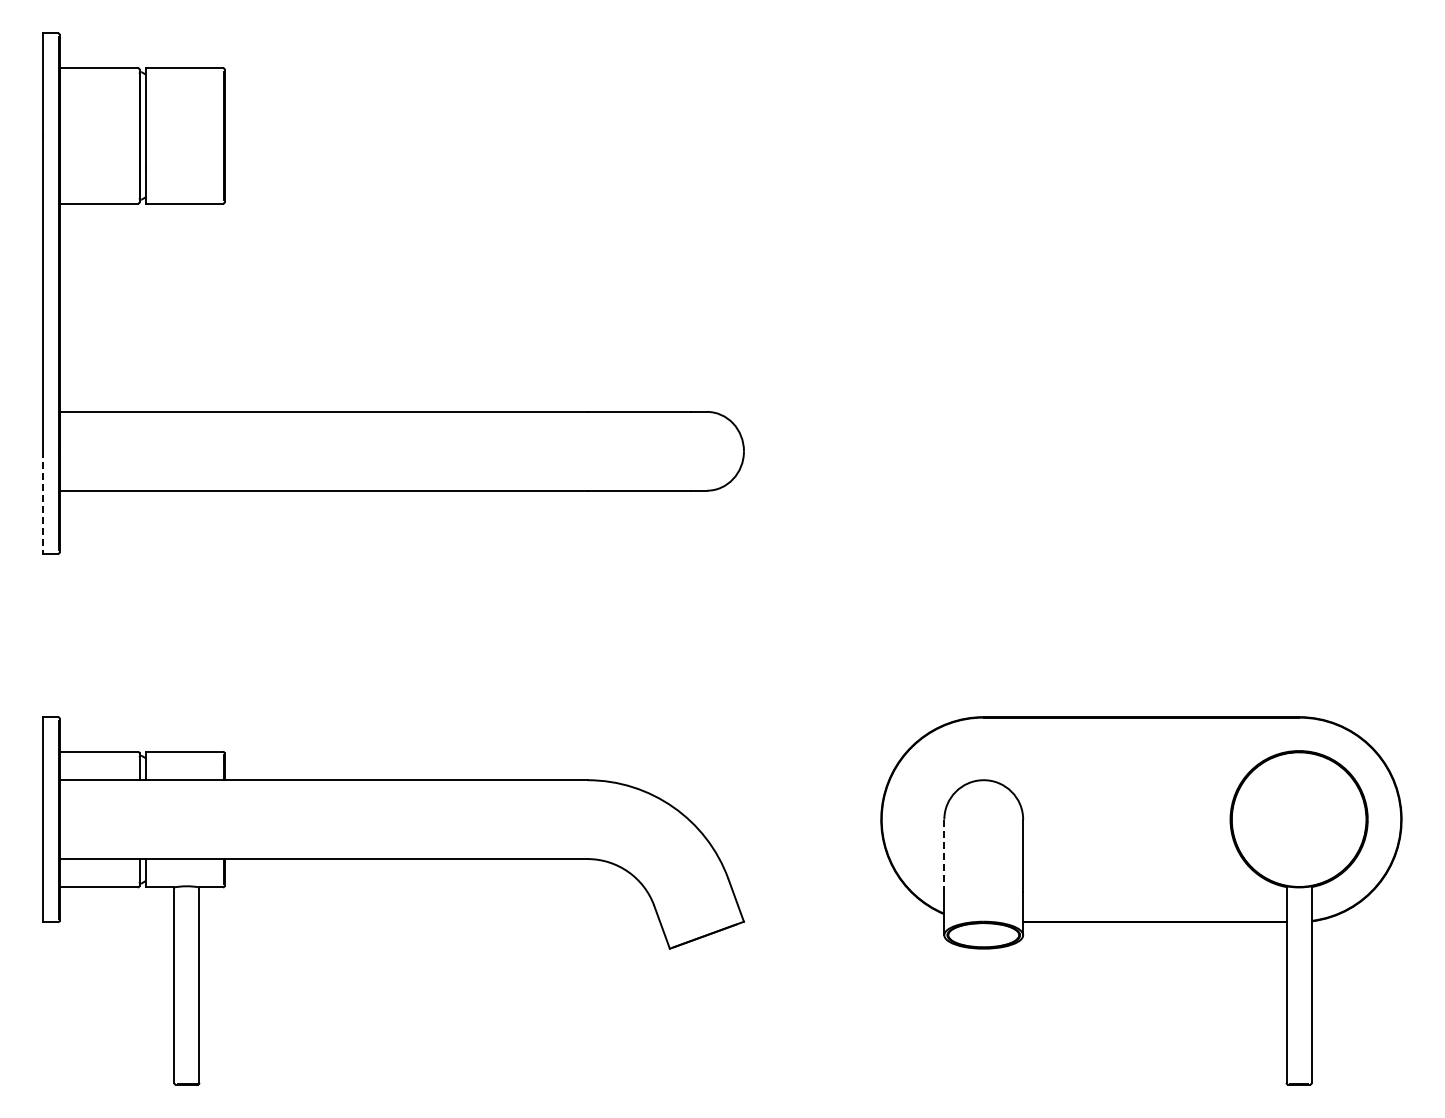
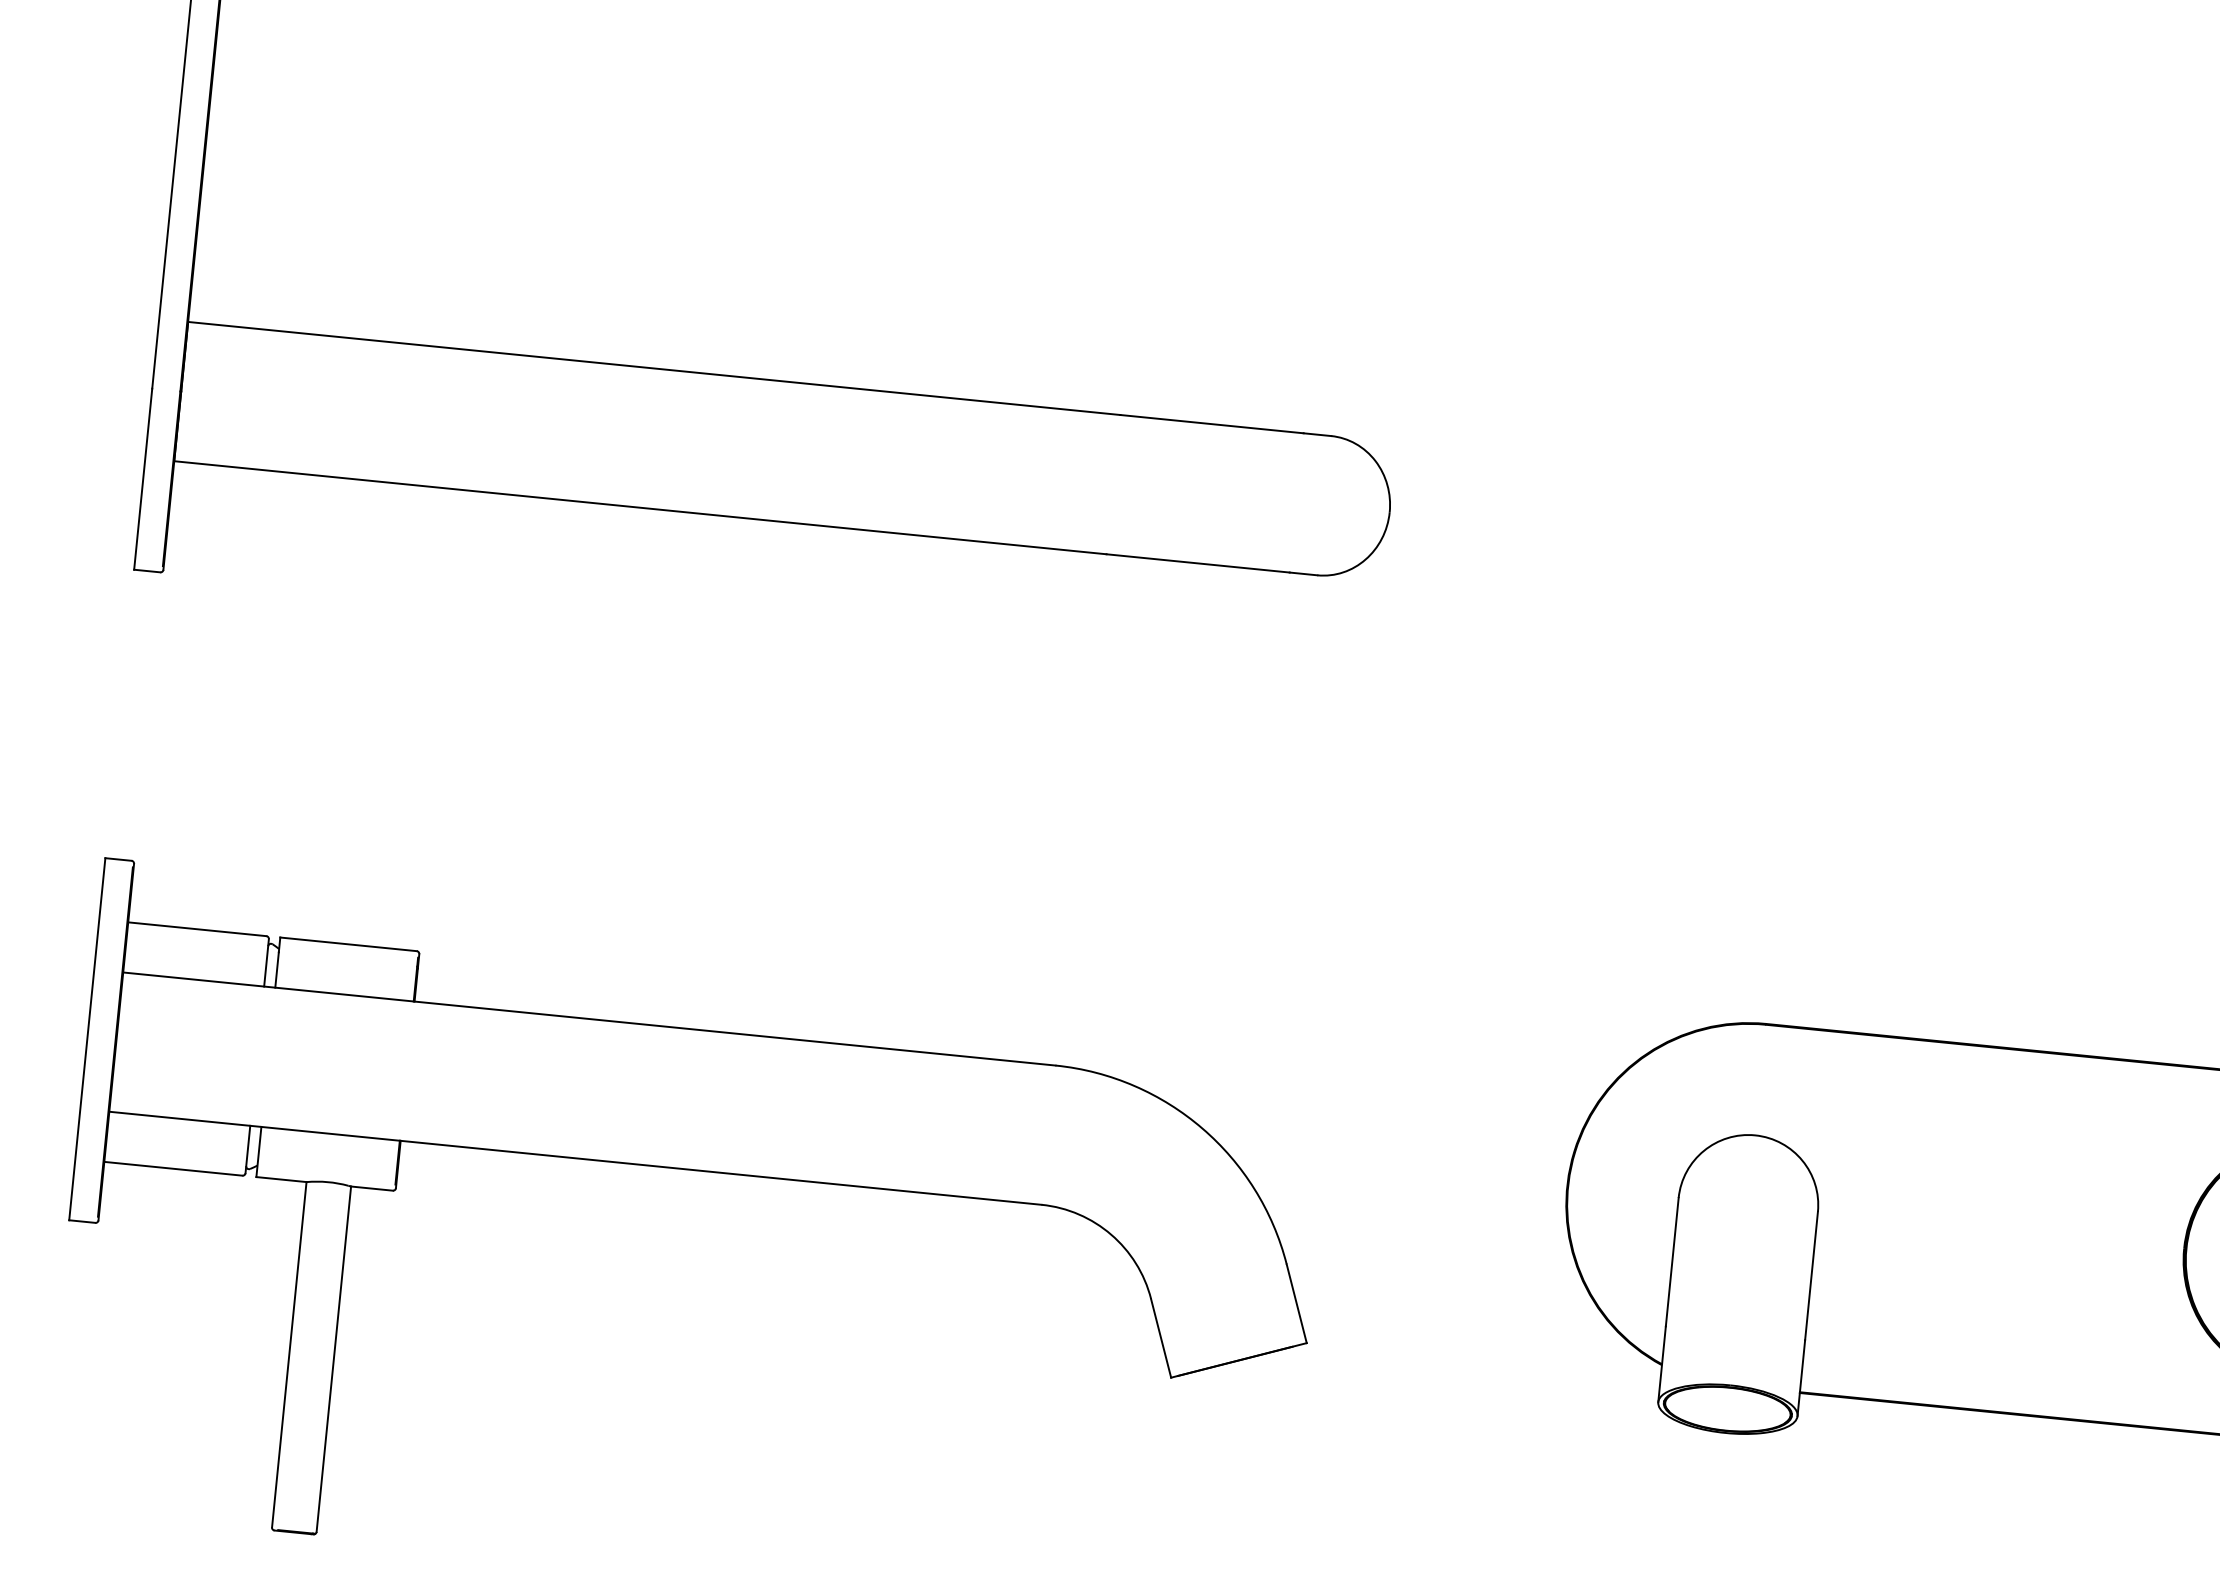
line: (43, 503) -> (143, 480), dashed -> solid
line: (944, 856) -> (1672, 1263), dashed -> solid

